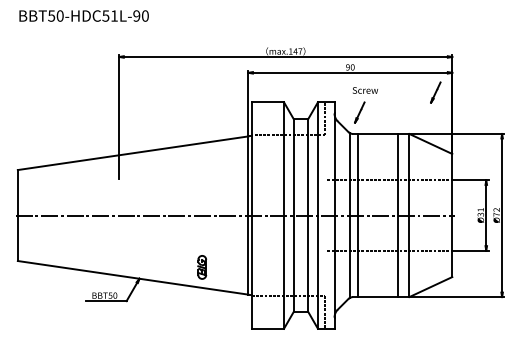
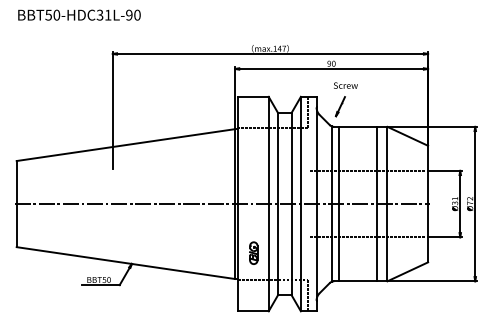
text: (105, 15) -> (99, 14), BBT50-HDC51L-90 -> BBT50-HDC31L-90
line: (435, 92) -> (412, 87), removed
part: (202, 267) -> (254, 253), moved

